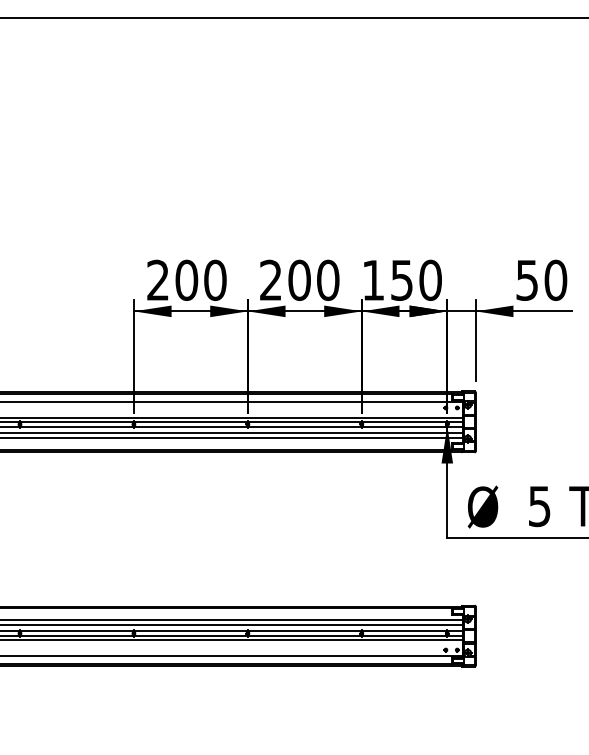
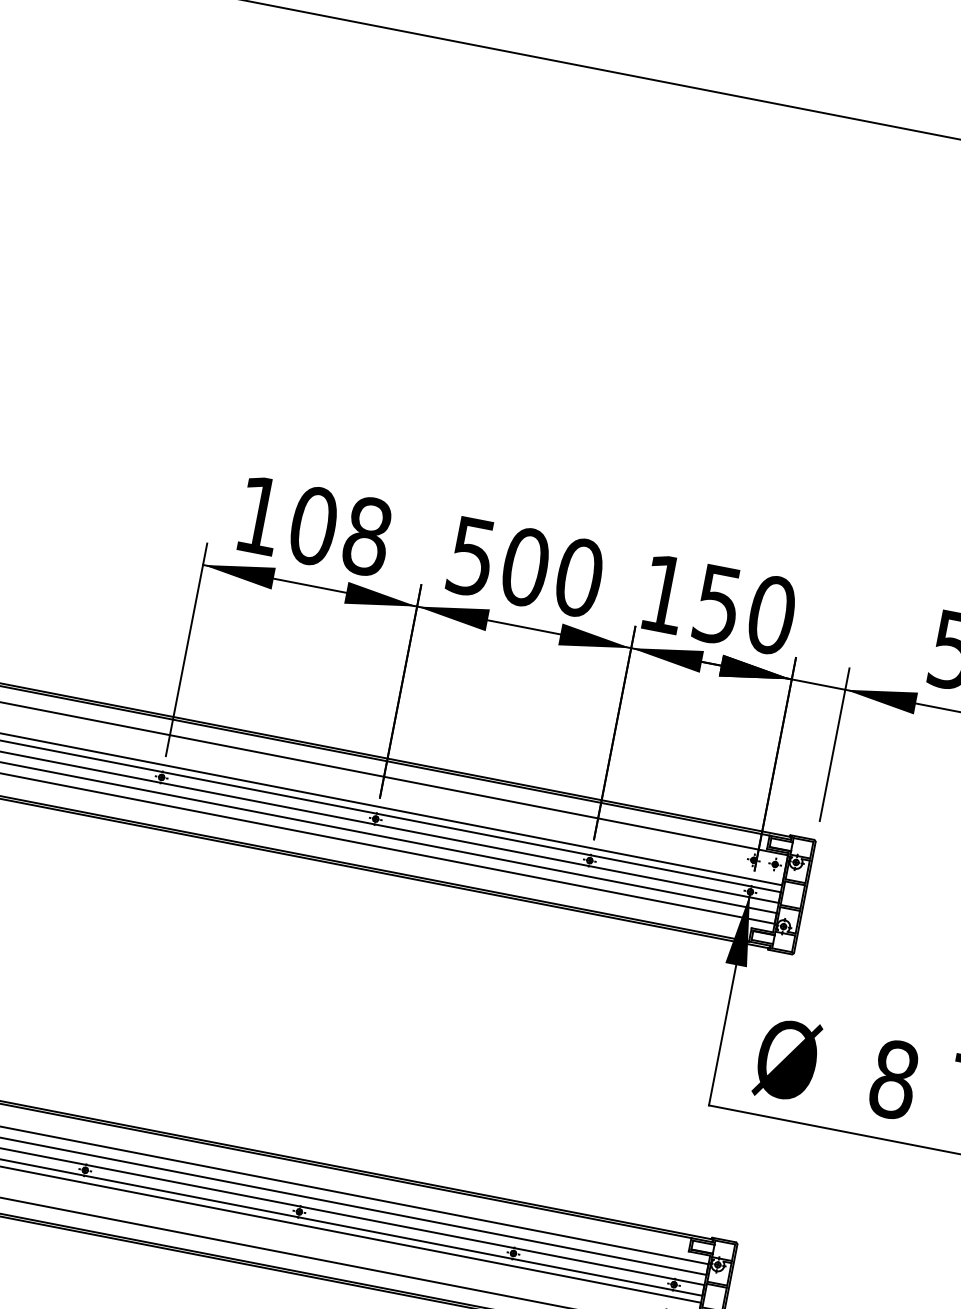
text: (186, 279) -> (313, 524), 200 -> 108
text: (270, 279) -> (471, 554), 200 -> 500
text: (539, 506) -> (893, 1079), 5 -> 8

